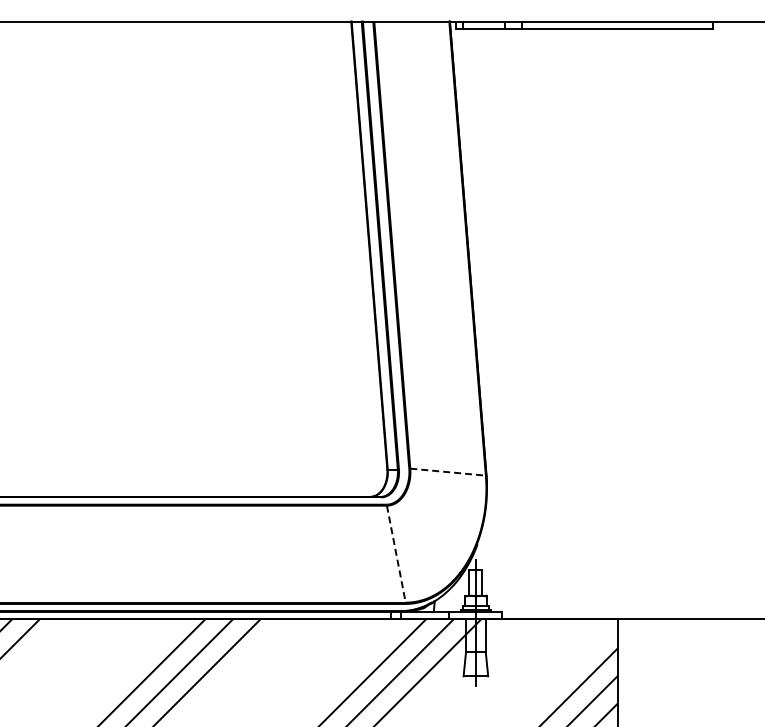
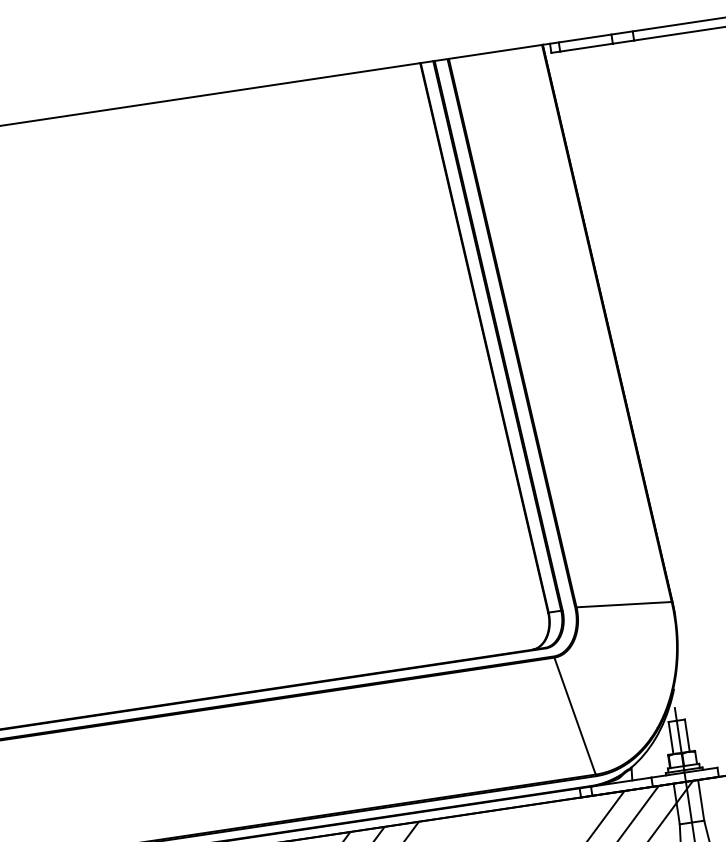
line: (448, 472) -> (624, 605), dashed -> solid
line: (396, 554) -> (575, 716), dashed -> solid

